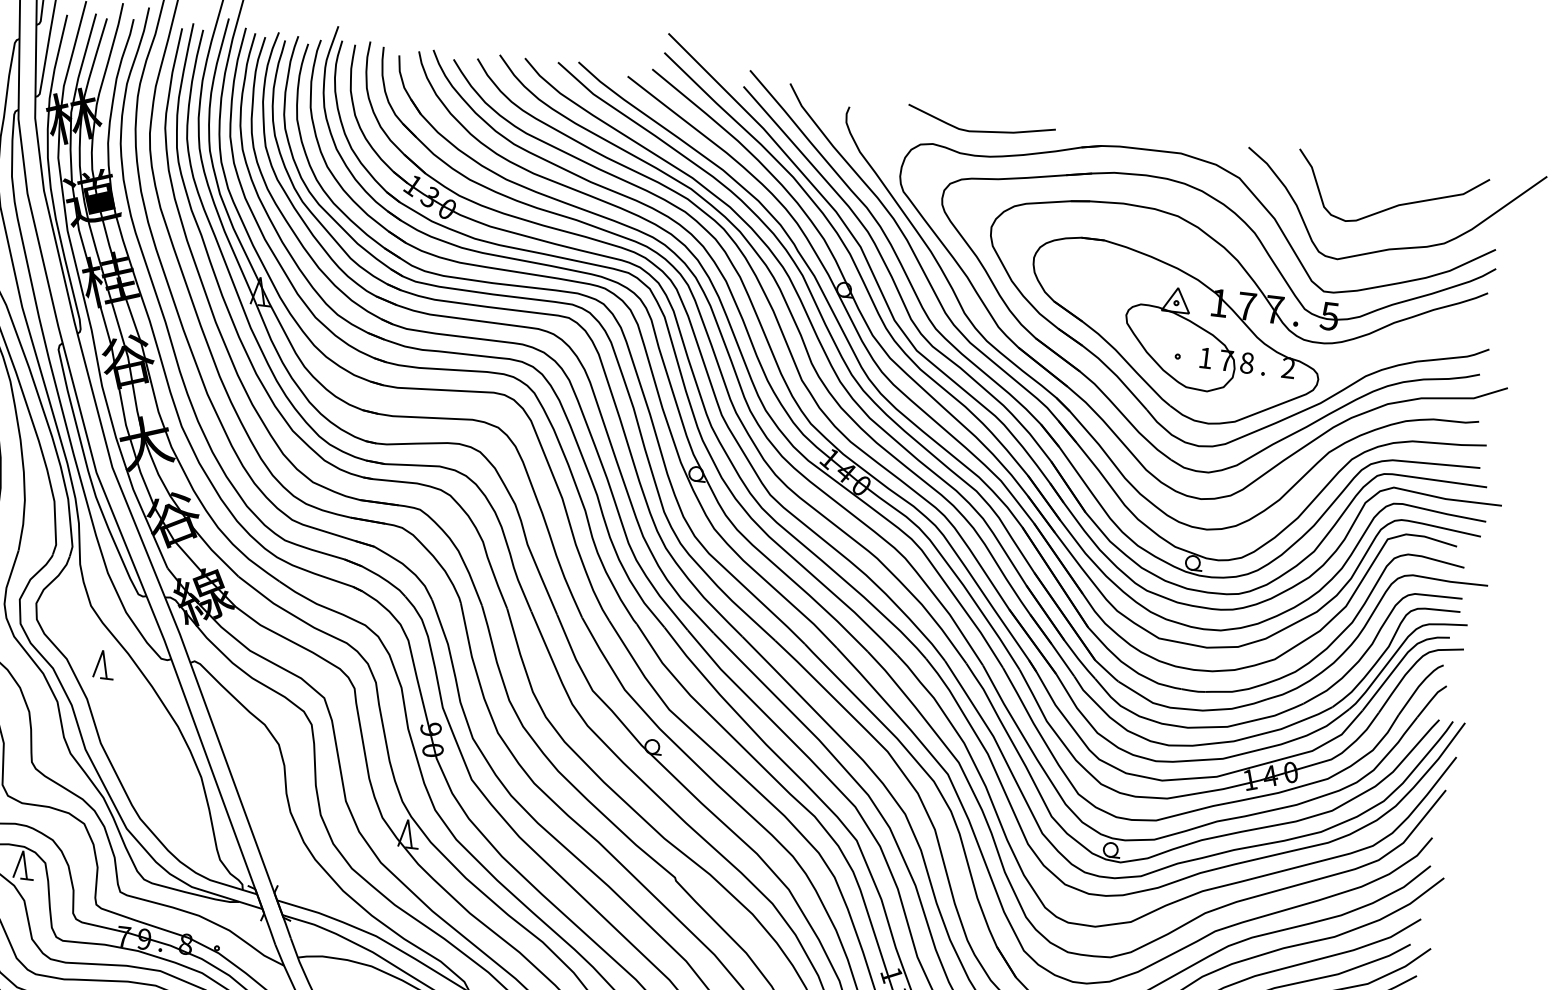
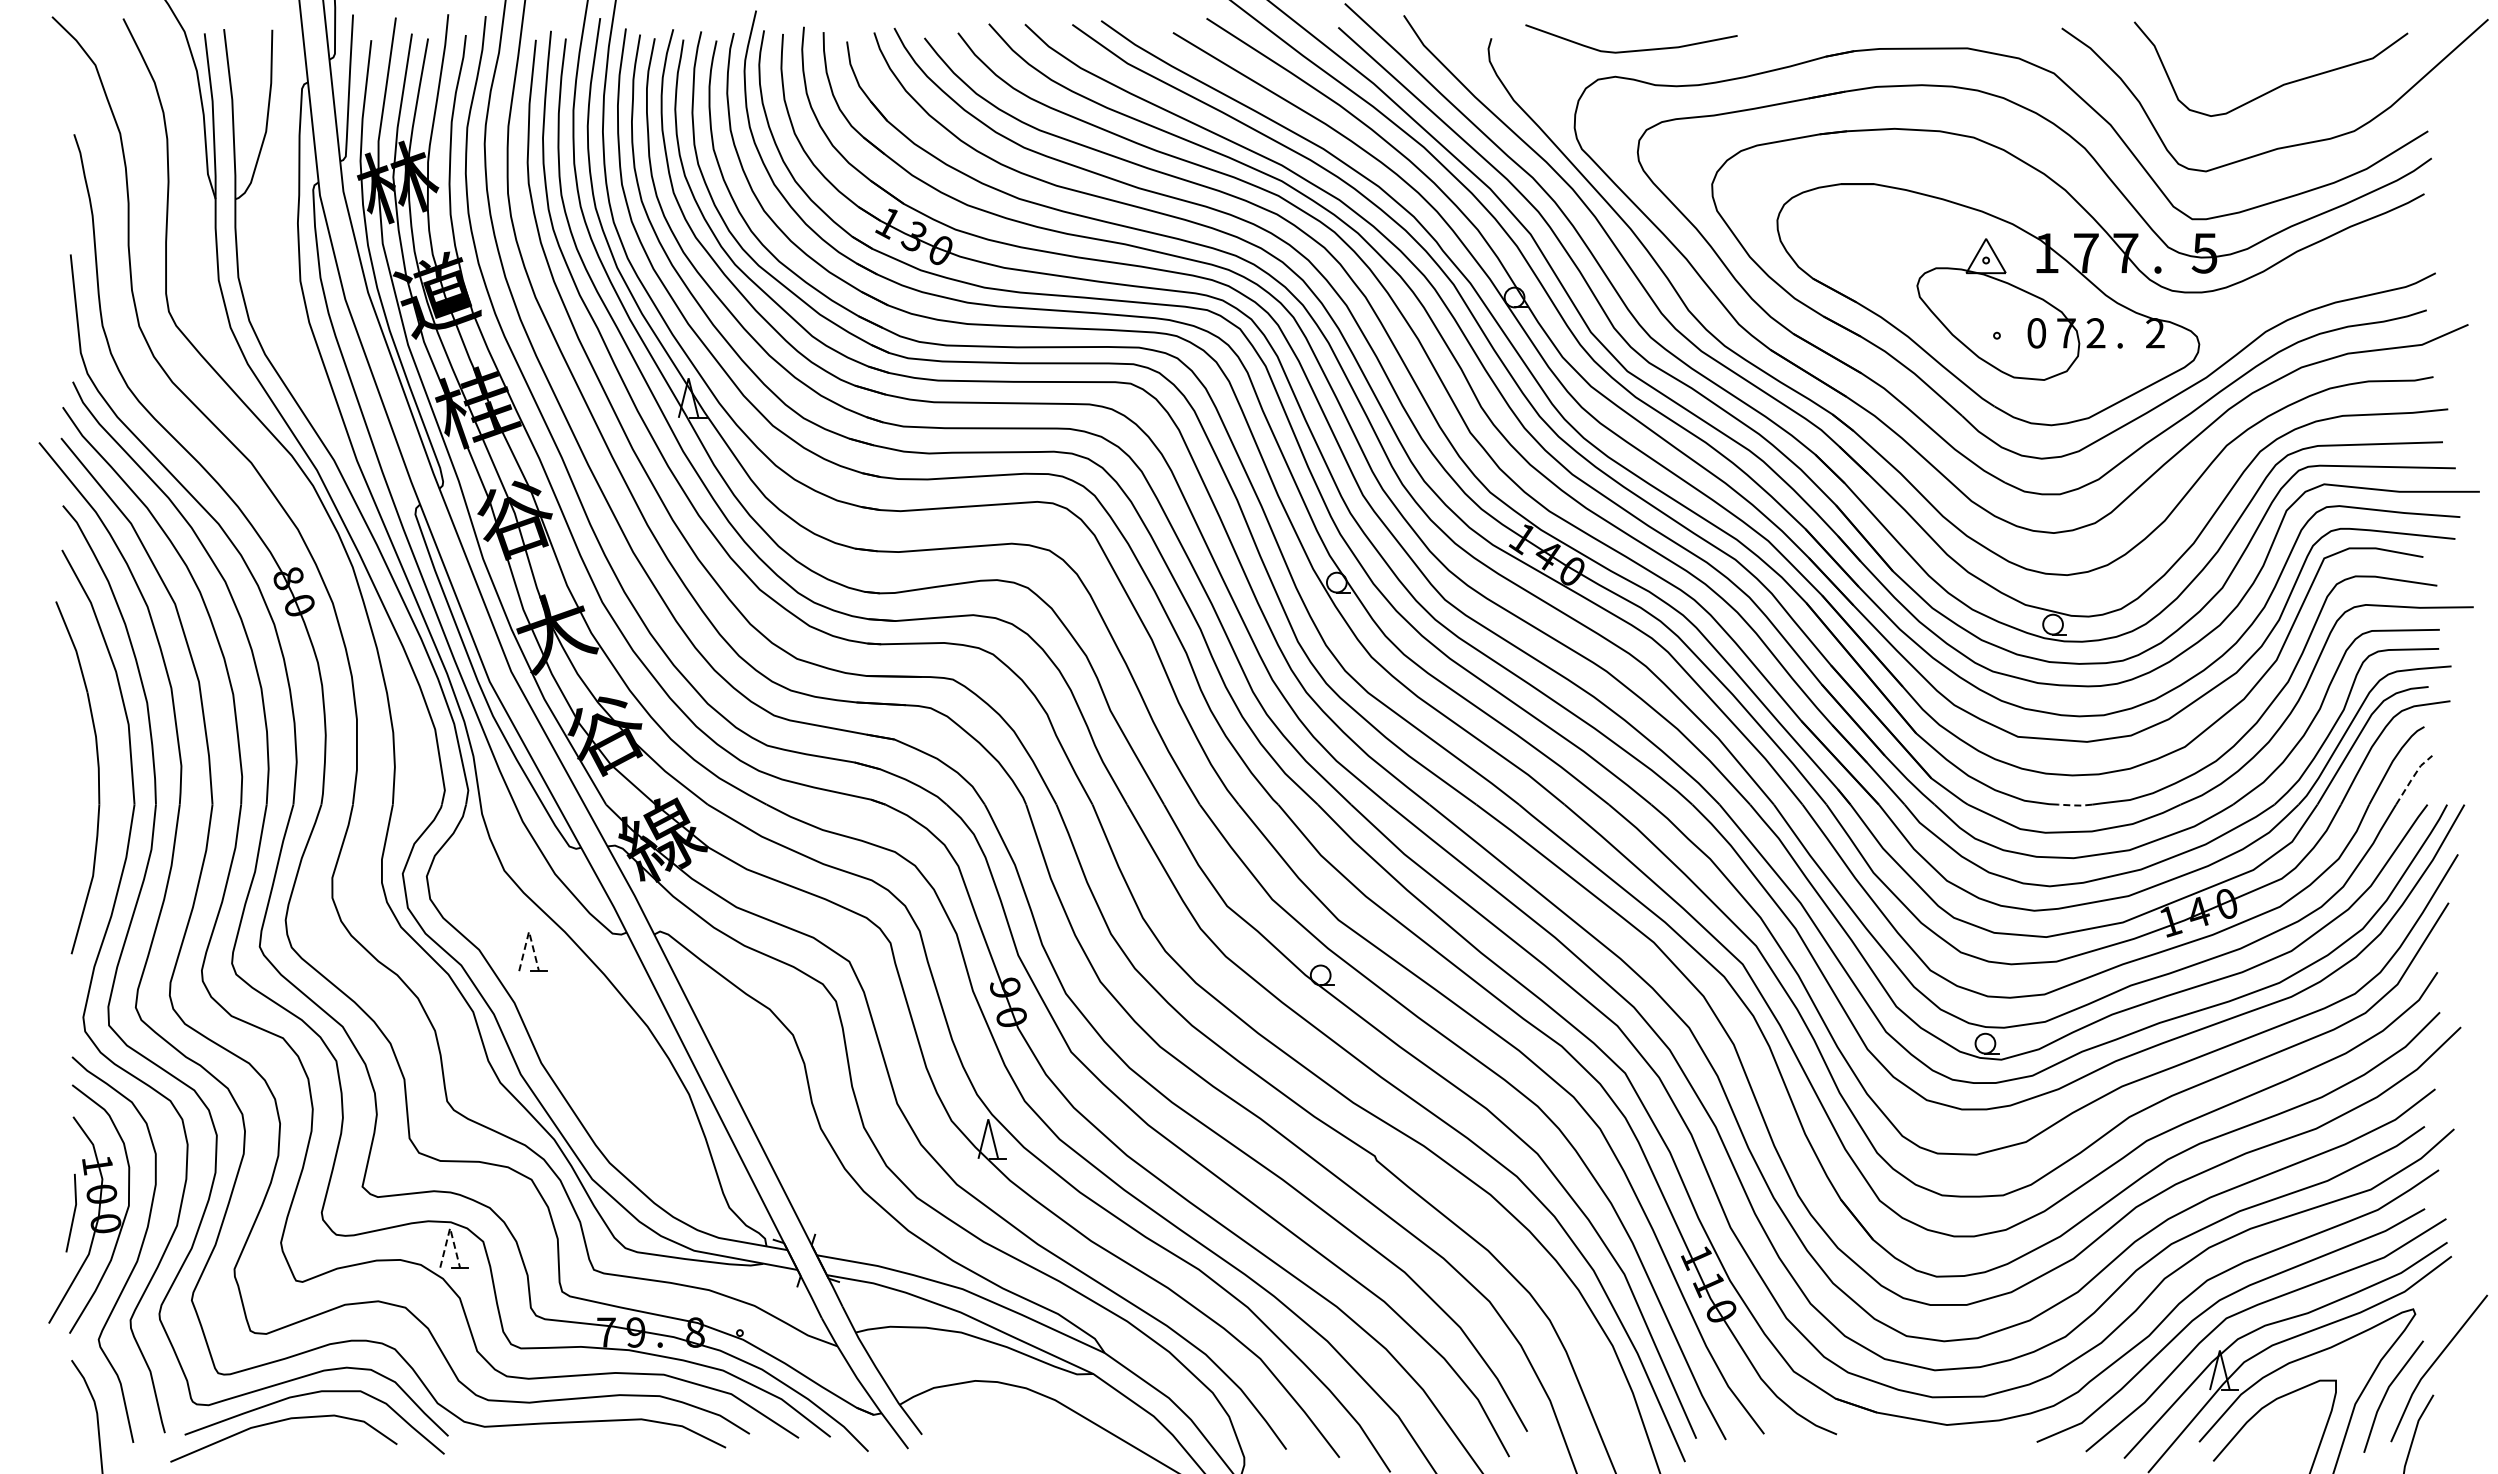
curve: (980, 131) -> (1631, 50), moved
text: (1205, 358) -> (2036, 333), 1 -> 0
text: (1246, 363) -> (2095, 333), 8 -> 2
line: (103, 650) -> (529, 931), solid -> dashed
line: (1192, 691) -> (2074, 805), solid -> dashed
line: (1431, 699) -> (2412, 777), solid -> dashed
line: (23, 851) -> (450, 1228), solid -> dashed

